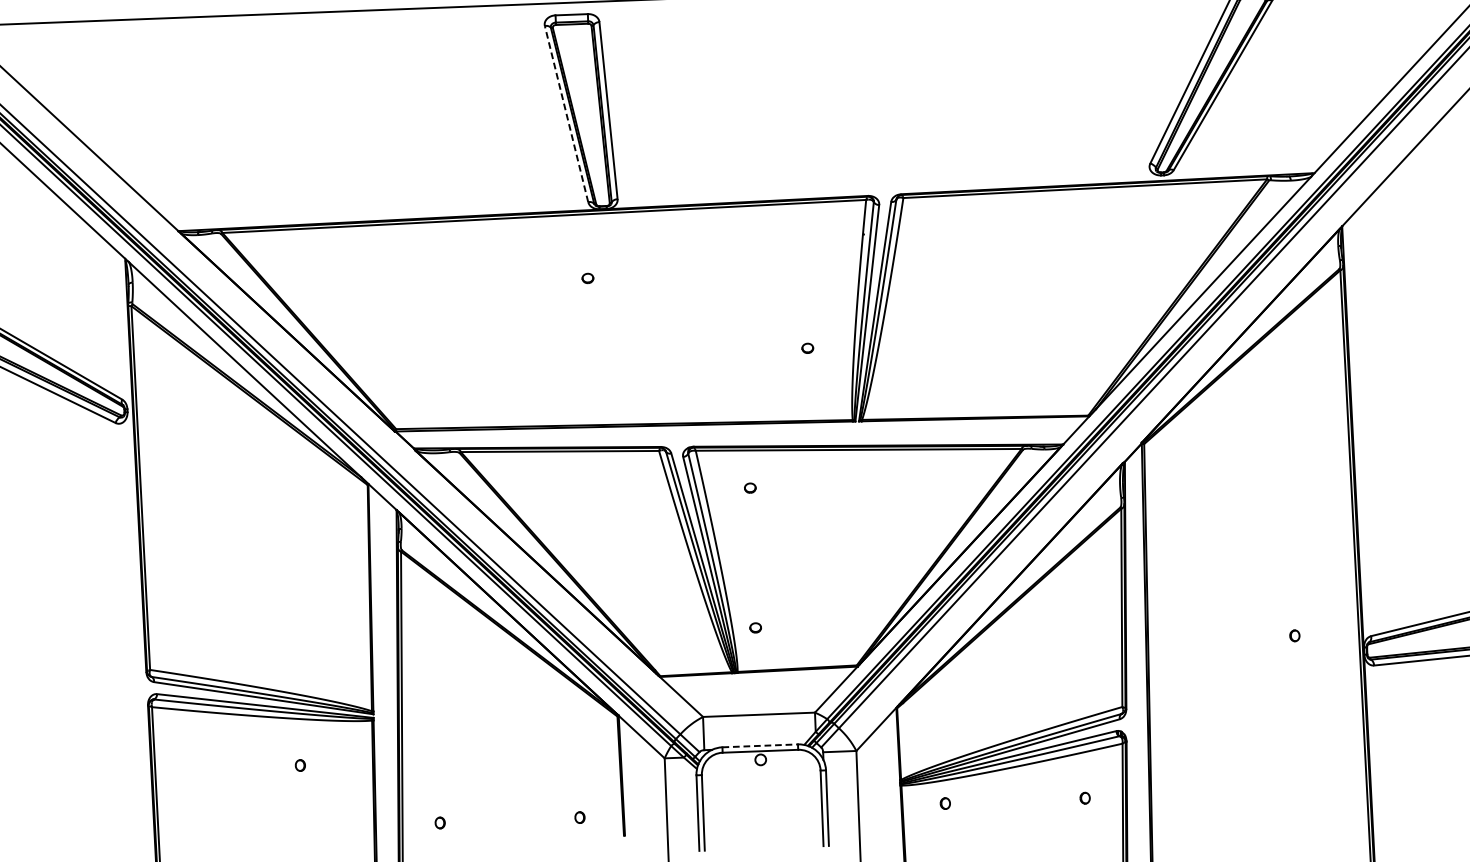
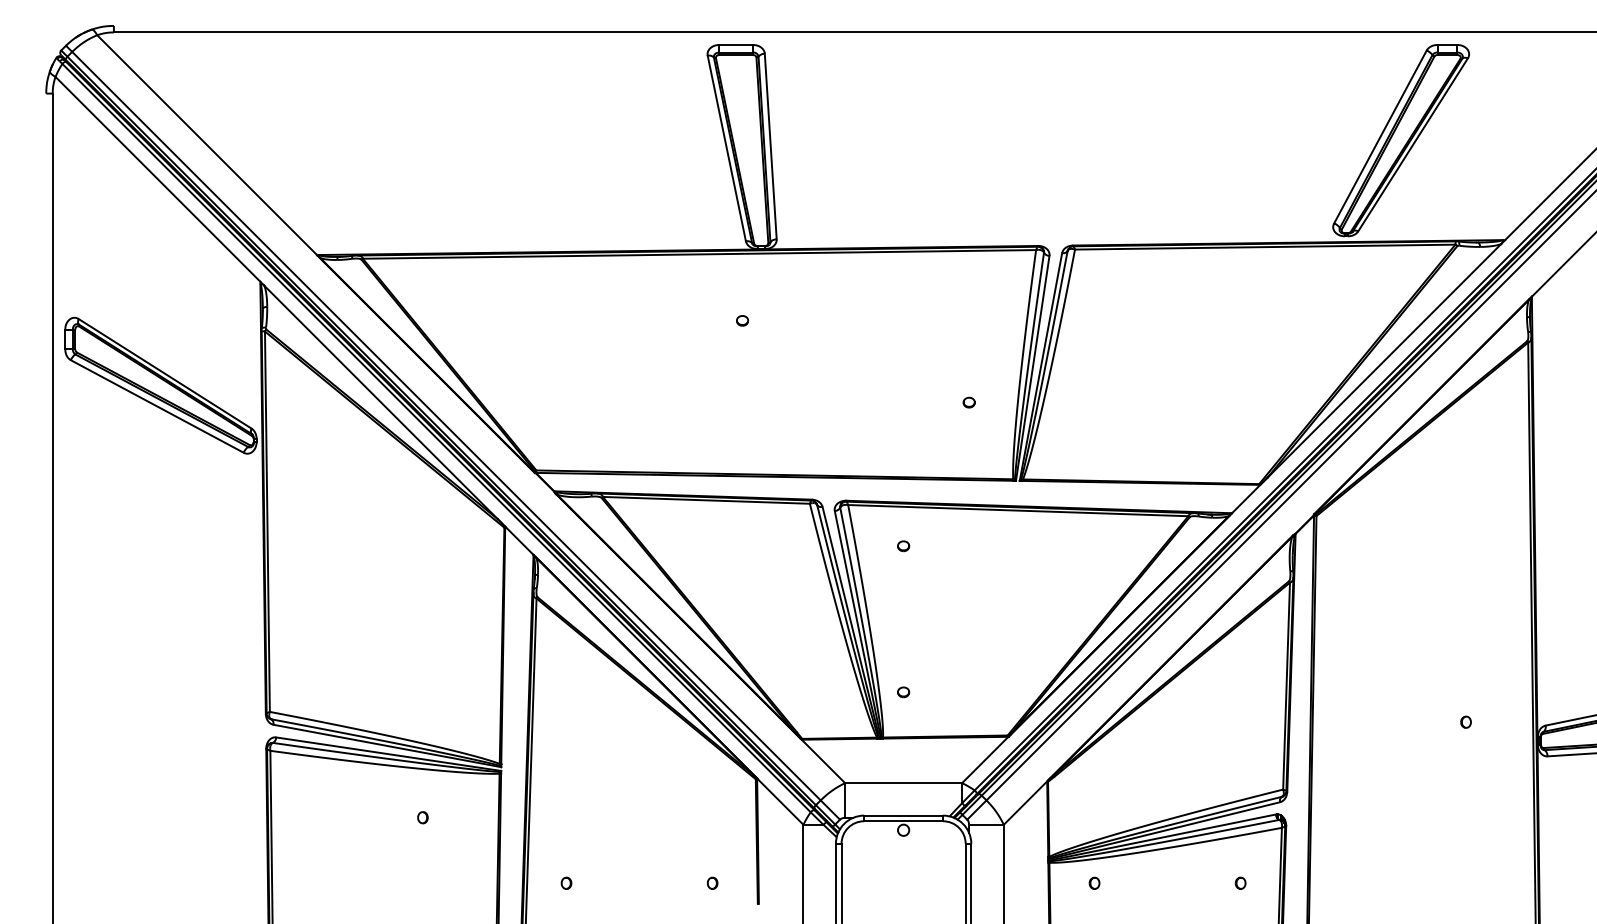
line: (566, 114) -> (726, 148), dashed -> solid
line: (761, 745) -> (904, 815), dashed -> solid

